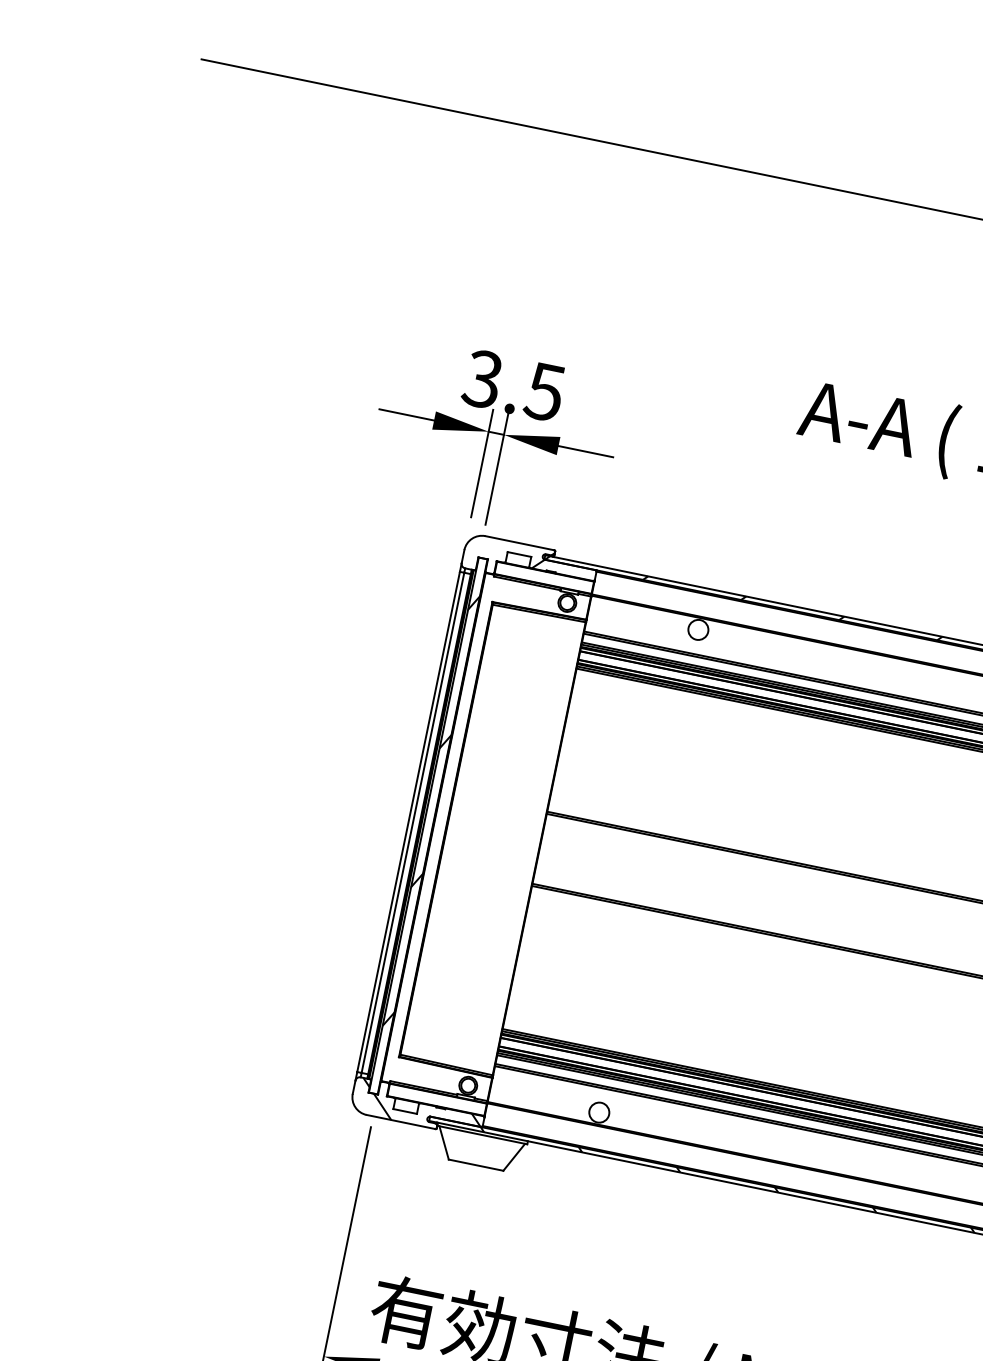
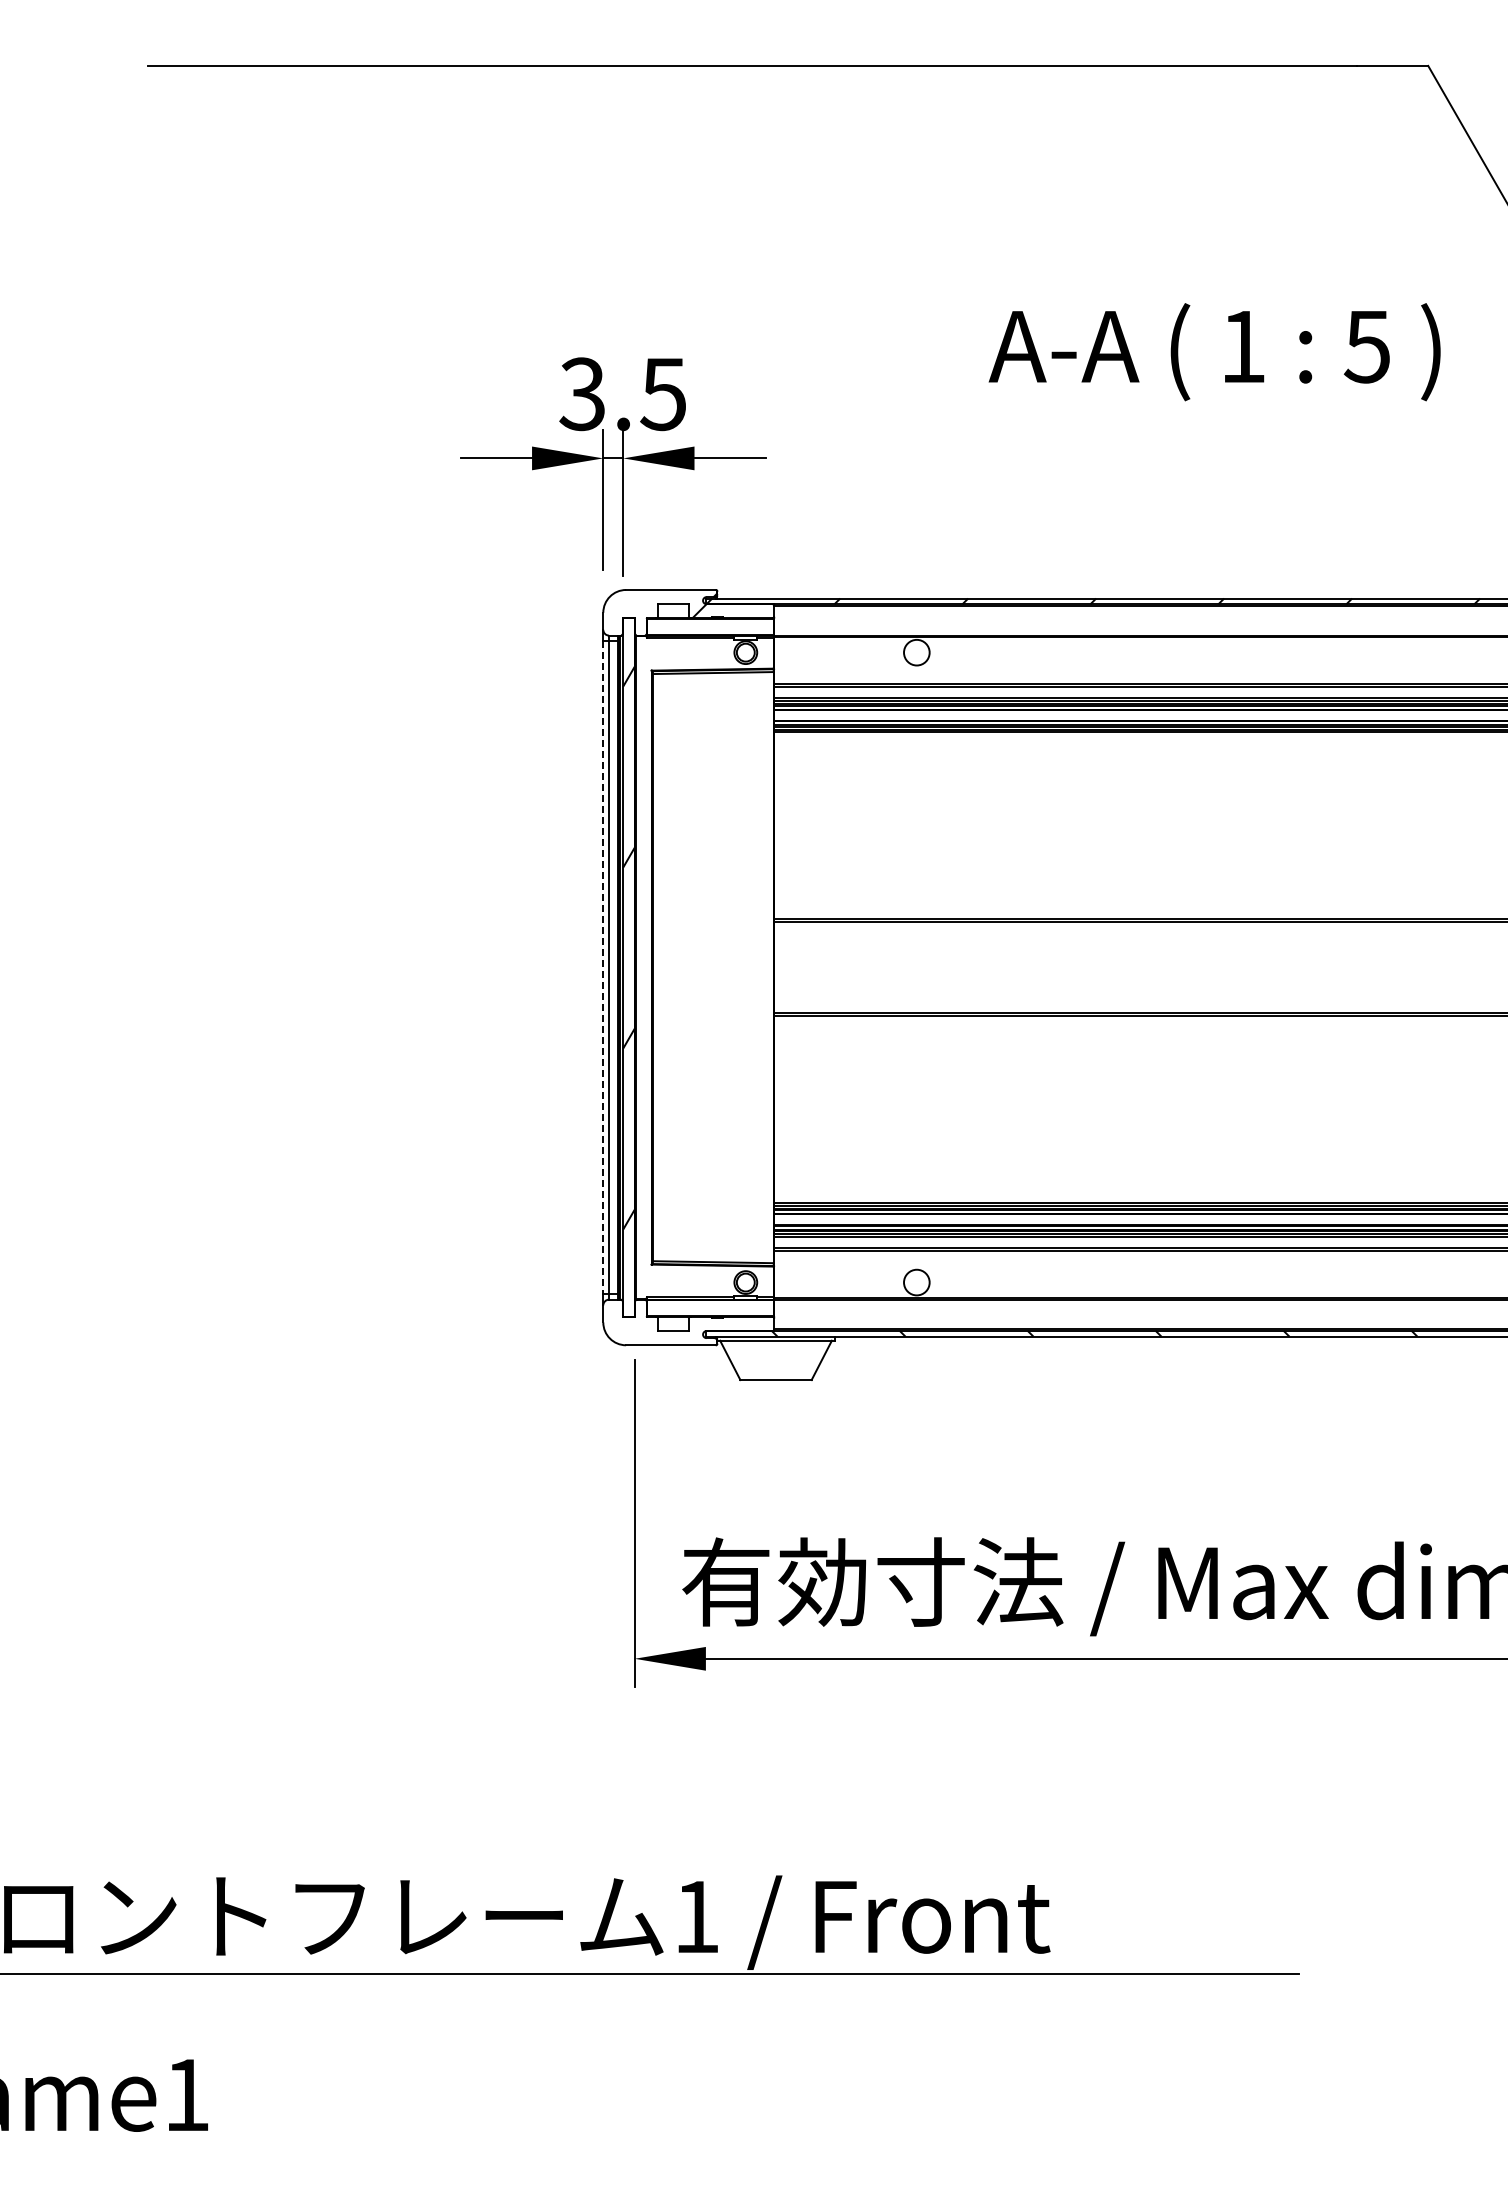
line: (408, 822) -> (603, 968), solid -> dashed
hatch: (420, 1107) -> (691, 1322), removed

